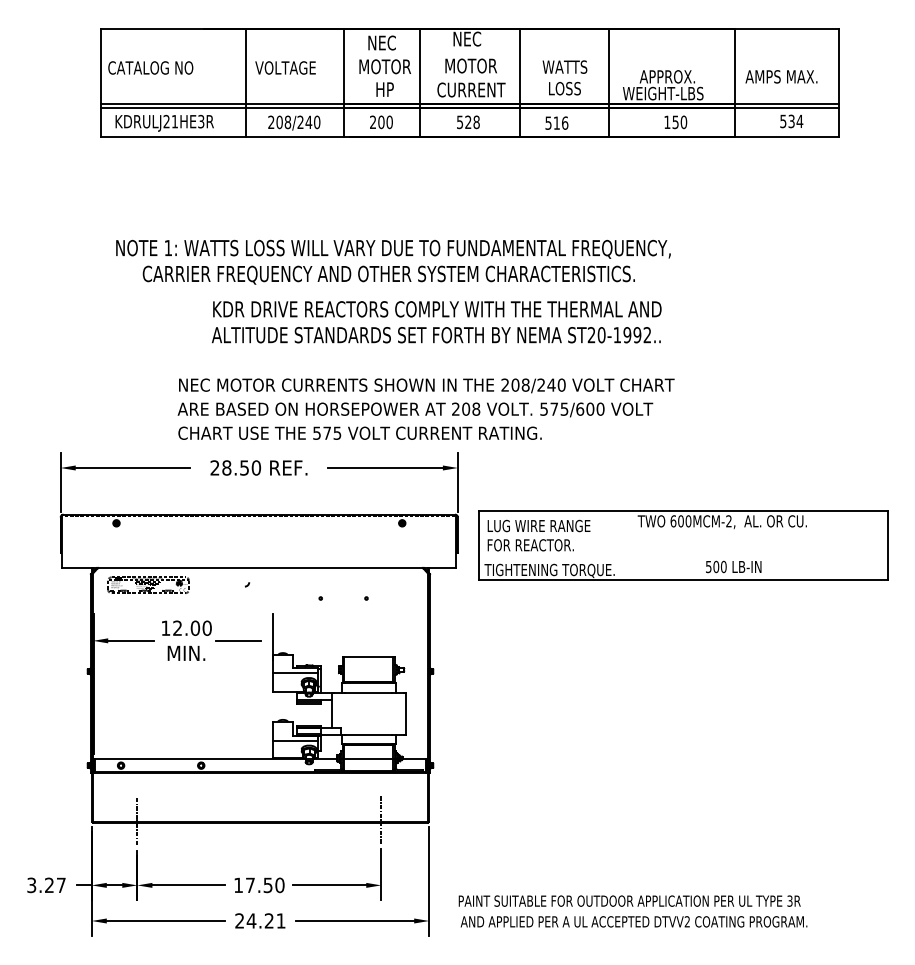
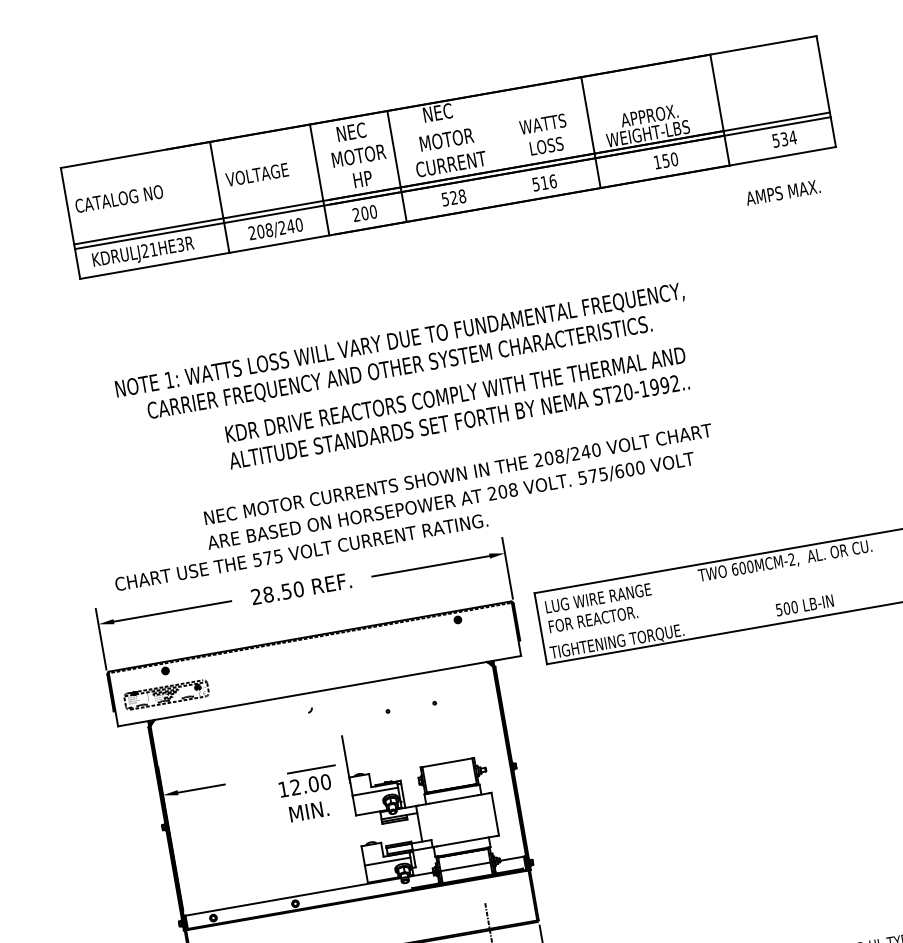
text: (781, 76) -> (783, 192), moved
line: (520, 82) -> (500, 147), removed
text: (359, 432) -> (300, 551), moved
part: (148, 584) -> (166, 694), moved
text: (186, 640) -> (306, 798), moved

